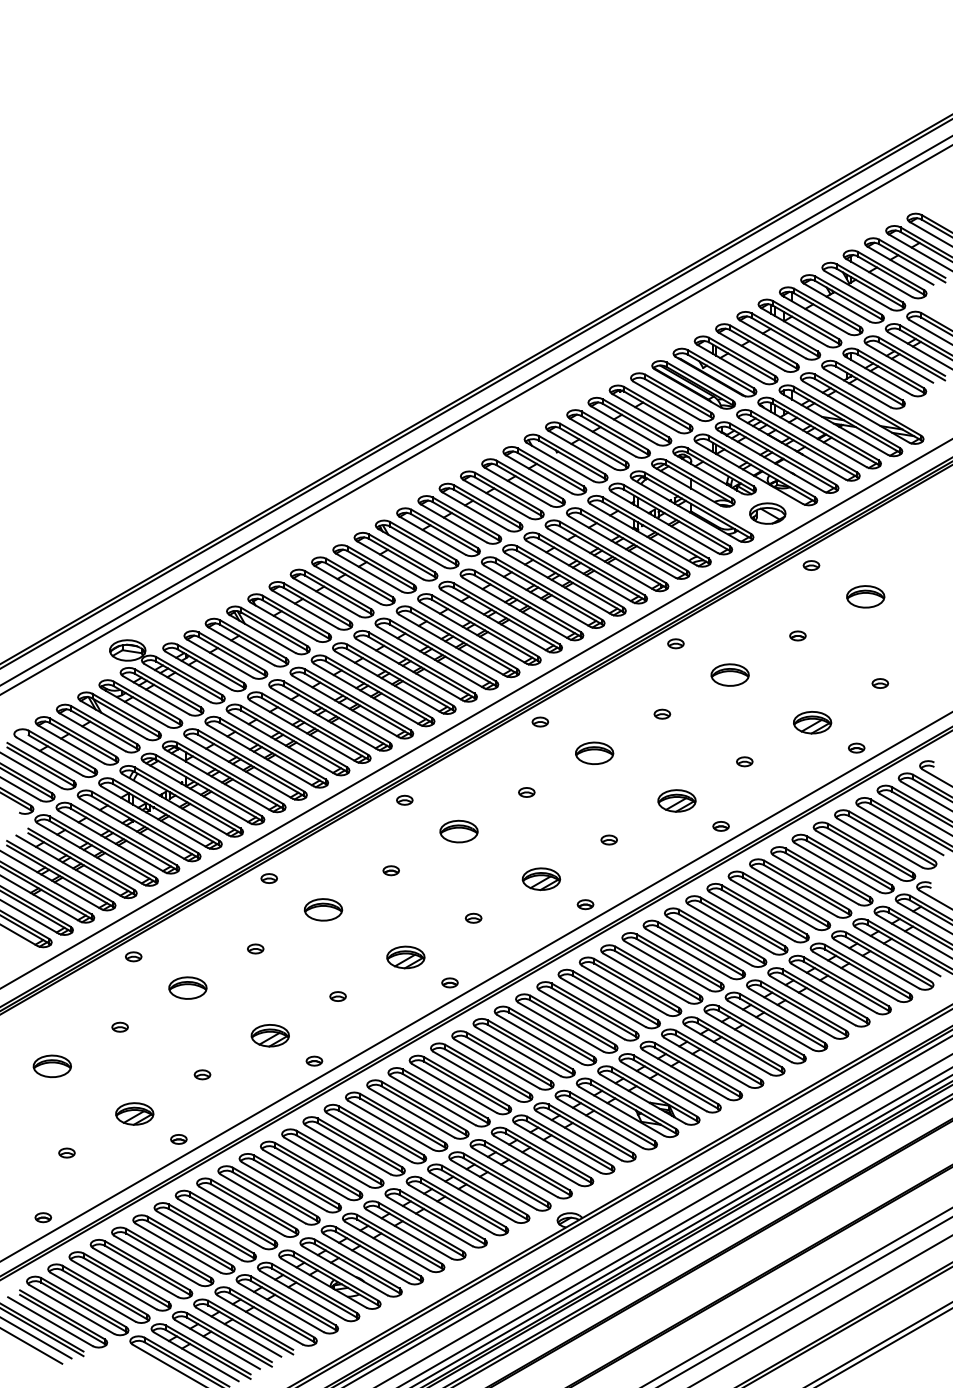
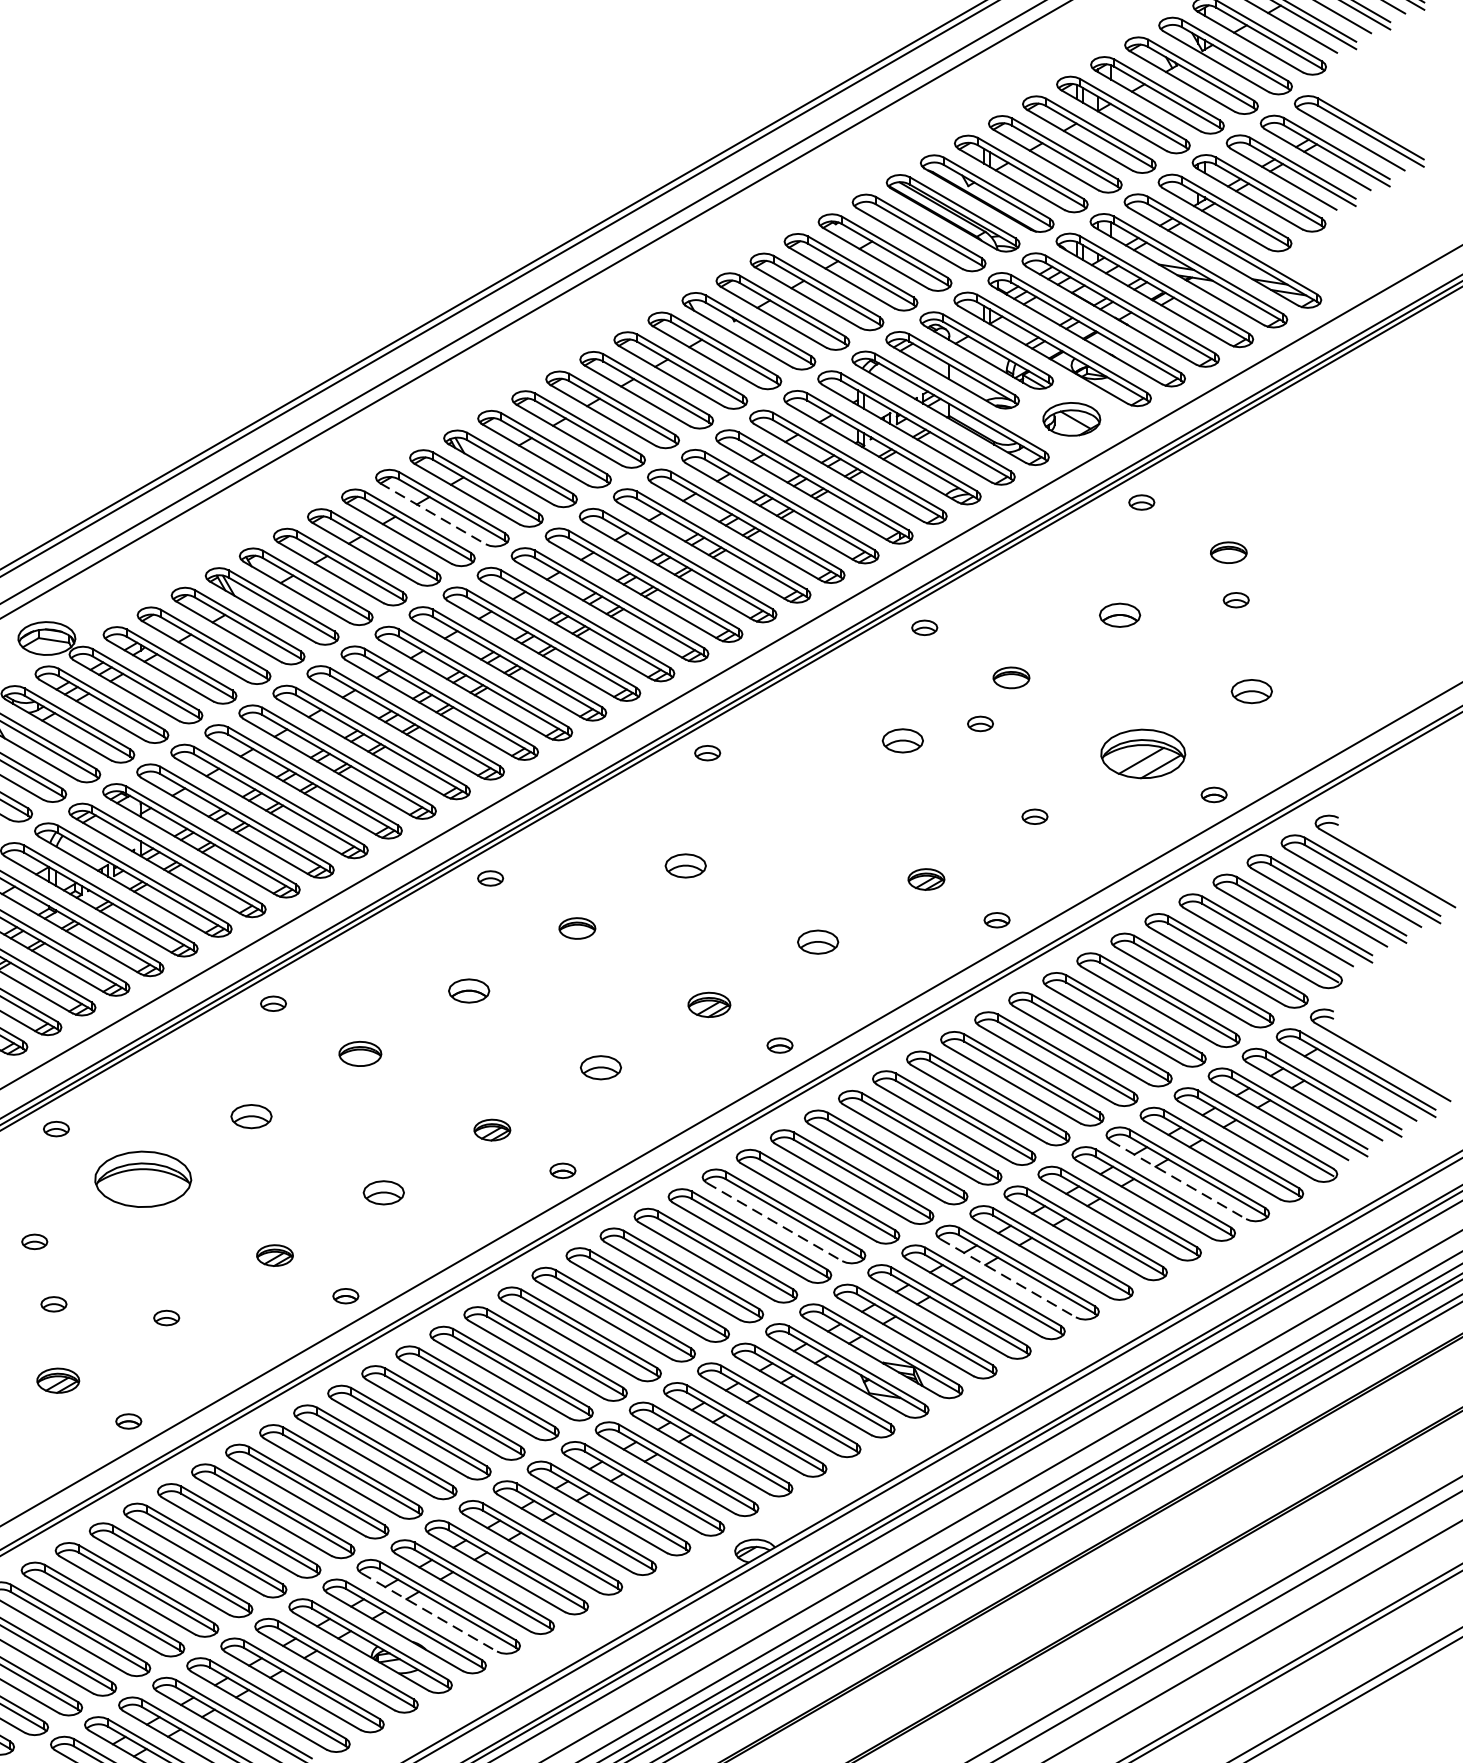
line: (369, 572) -> (434, 513), solid -> dashed
part: (865, 596) -> (1228, 552), size x0.6
part: (870, 626) -> (1236, 600), added
part: (797, 635) -> (1119, 614), size x1.6
part: (729, 674) -> (1010, 676), size x0.6
part: (880, 683) -> (1252, 691), size x1.6
part: (710, 703) -> (980, 723), added
part: (662, 713) -> (903, 739), size x1.6
part: (812, 722) -> (1143, 753), size x1.4
part: (594, 752) -> (794, 801), removed
part: (526, 792) -> (685, 865), size x1.6
part: (676, 800) -> (925, 878), size x0.6
part: (458, 831) -> (576, 928), size x0.6
part: (608, 839) -> (816, 941), size x1.6
part: (390, 870) -> (467, 990), size x1.6
part: (541, 879) -> (709, 1005), size x0.7
part: (323, 909) -> (360, 1053), size x0.7
part: (473, 917) -> (600, 1066), size x1.6
part: (255, 948) -> (251, 1115), size x1.6
part: (405, 957) -> (491, 1130), size x0.6
part: (187, 987) -> (142, 1178), size x1.6
line: (834, 988) -> (1178, 1179), solid -> dashed
part: (337, 996) -> (382, 1192), size x1.6
line: (582, 1014) -> (775, 1221), solid -> dashed
part: (269, 1035) -> (273, 1255), size x0.6
line: (727, 1049) -> (1007, 1277), solid -> dashed
part: (131, 1065) -> (52, 1303), added
part: (134, 1113) -> (57, 1379), size x0.7
line: (366, 1258) -> (429, 1612), solid -> dashed

